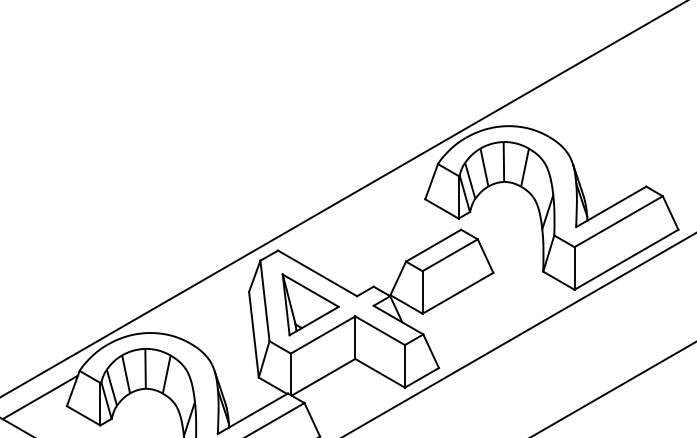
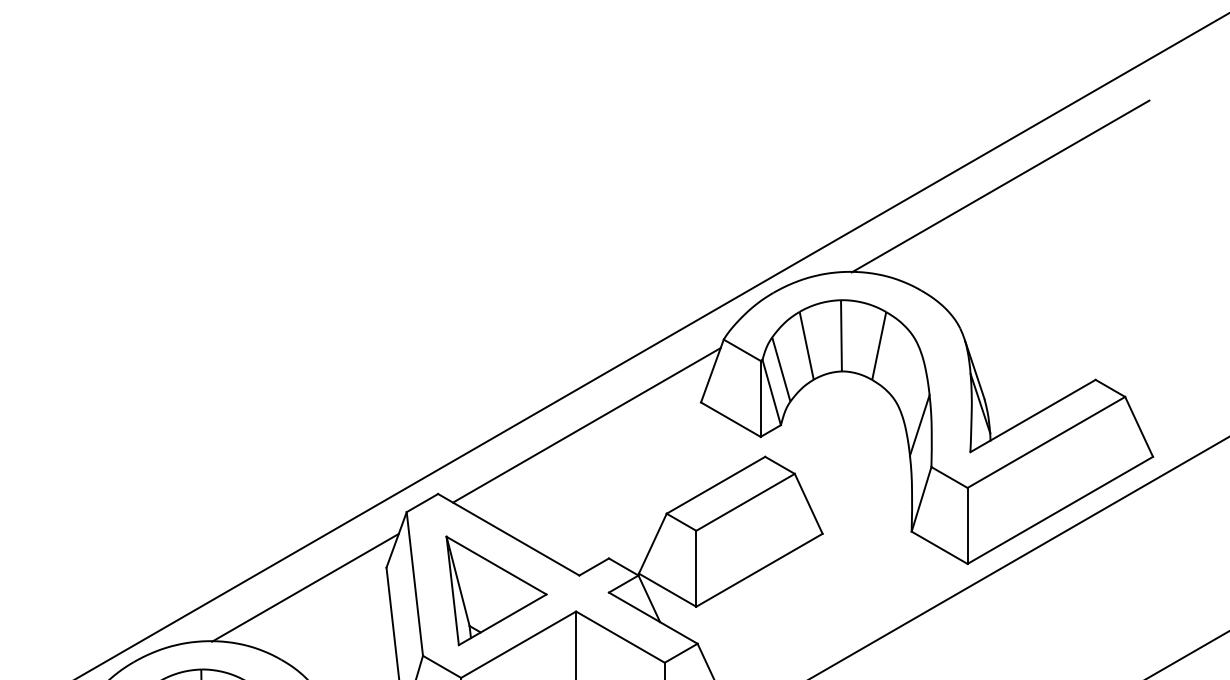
line: (592, 78) -> (999, 186), added
line: (361, 211) -> (587, 424), added
line: (203, 302) -> (305, 586), added

